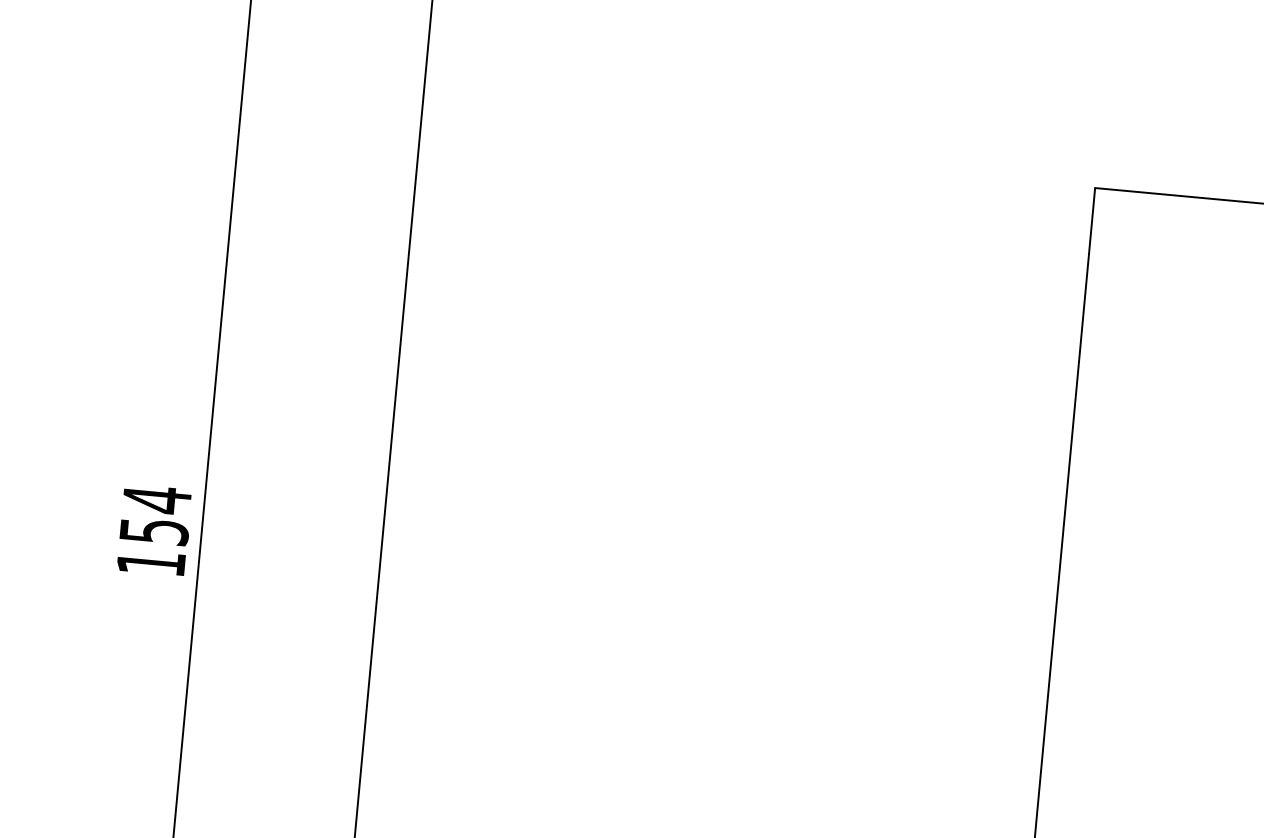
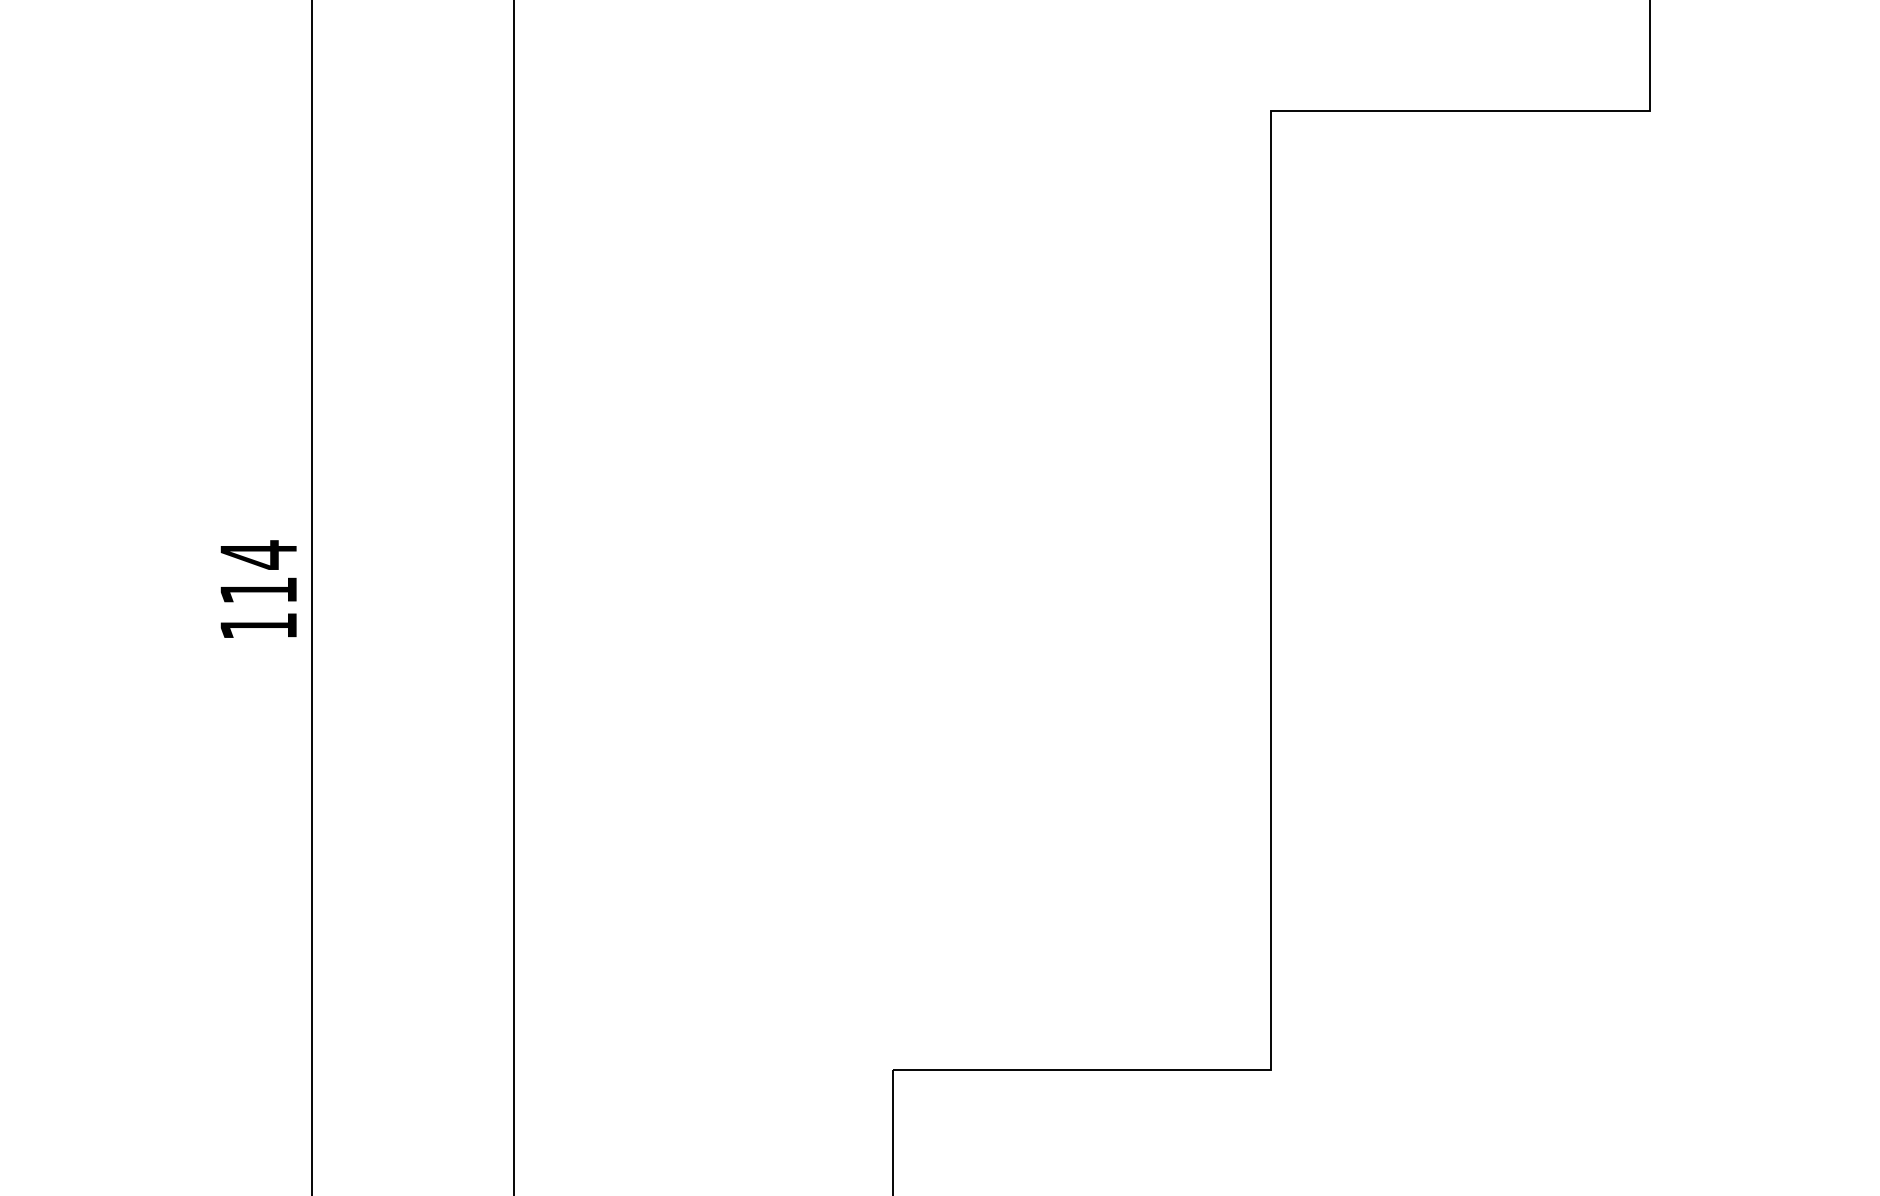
text: (153, 531) -> (258, 590), 154 -> 114

